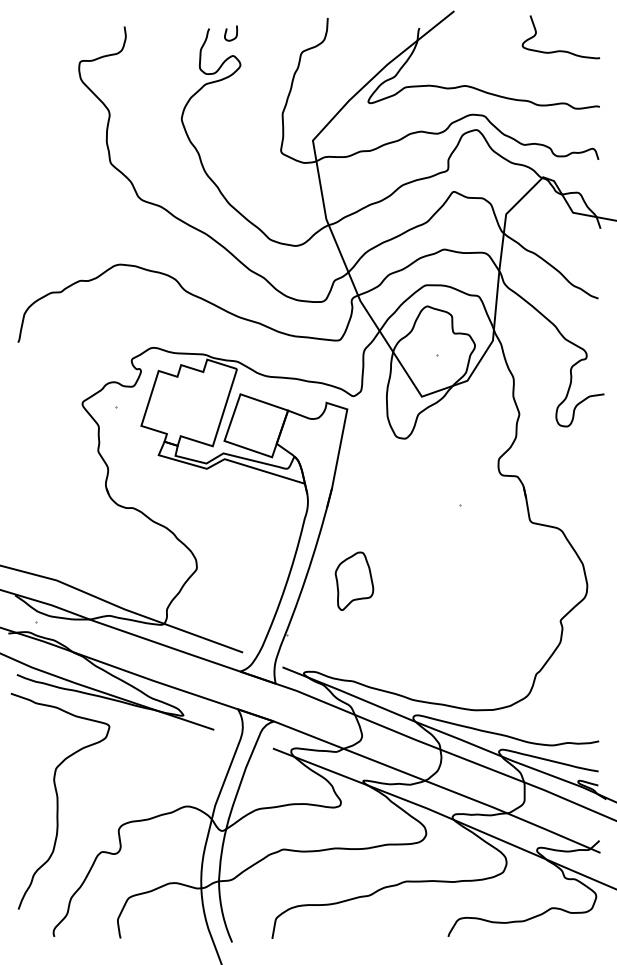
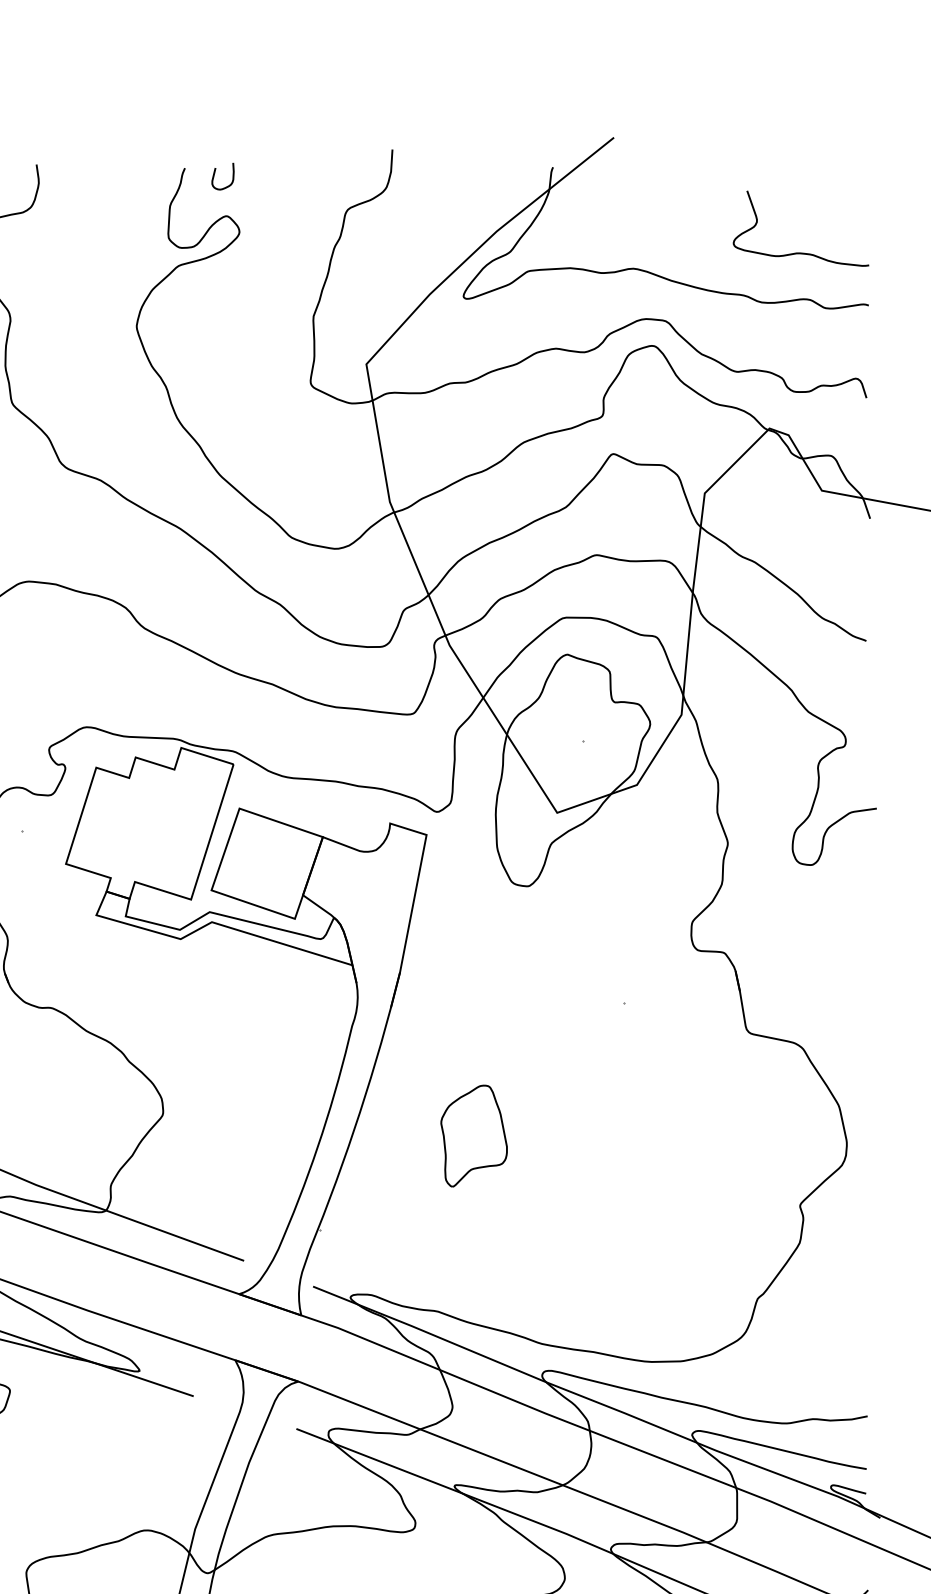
curve: (560, 50) -> (799, 252), moved
part: (354, 580) -> (474, 1134), moved

